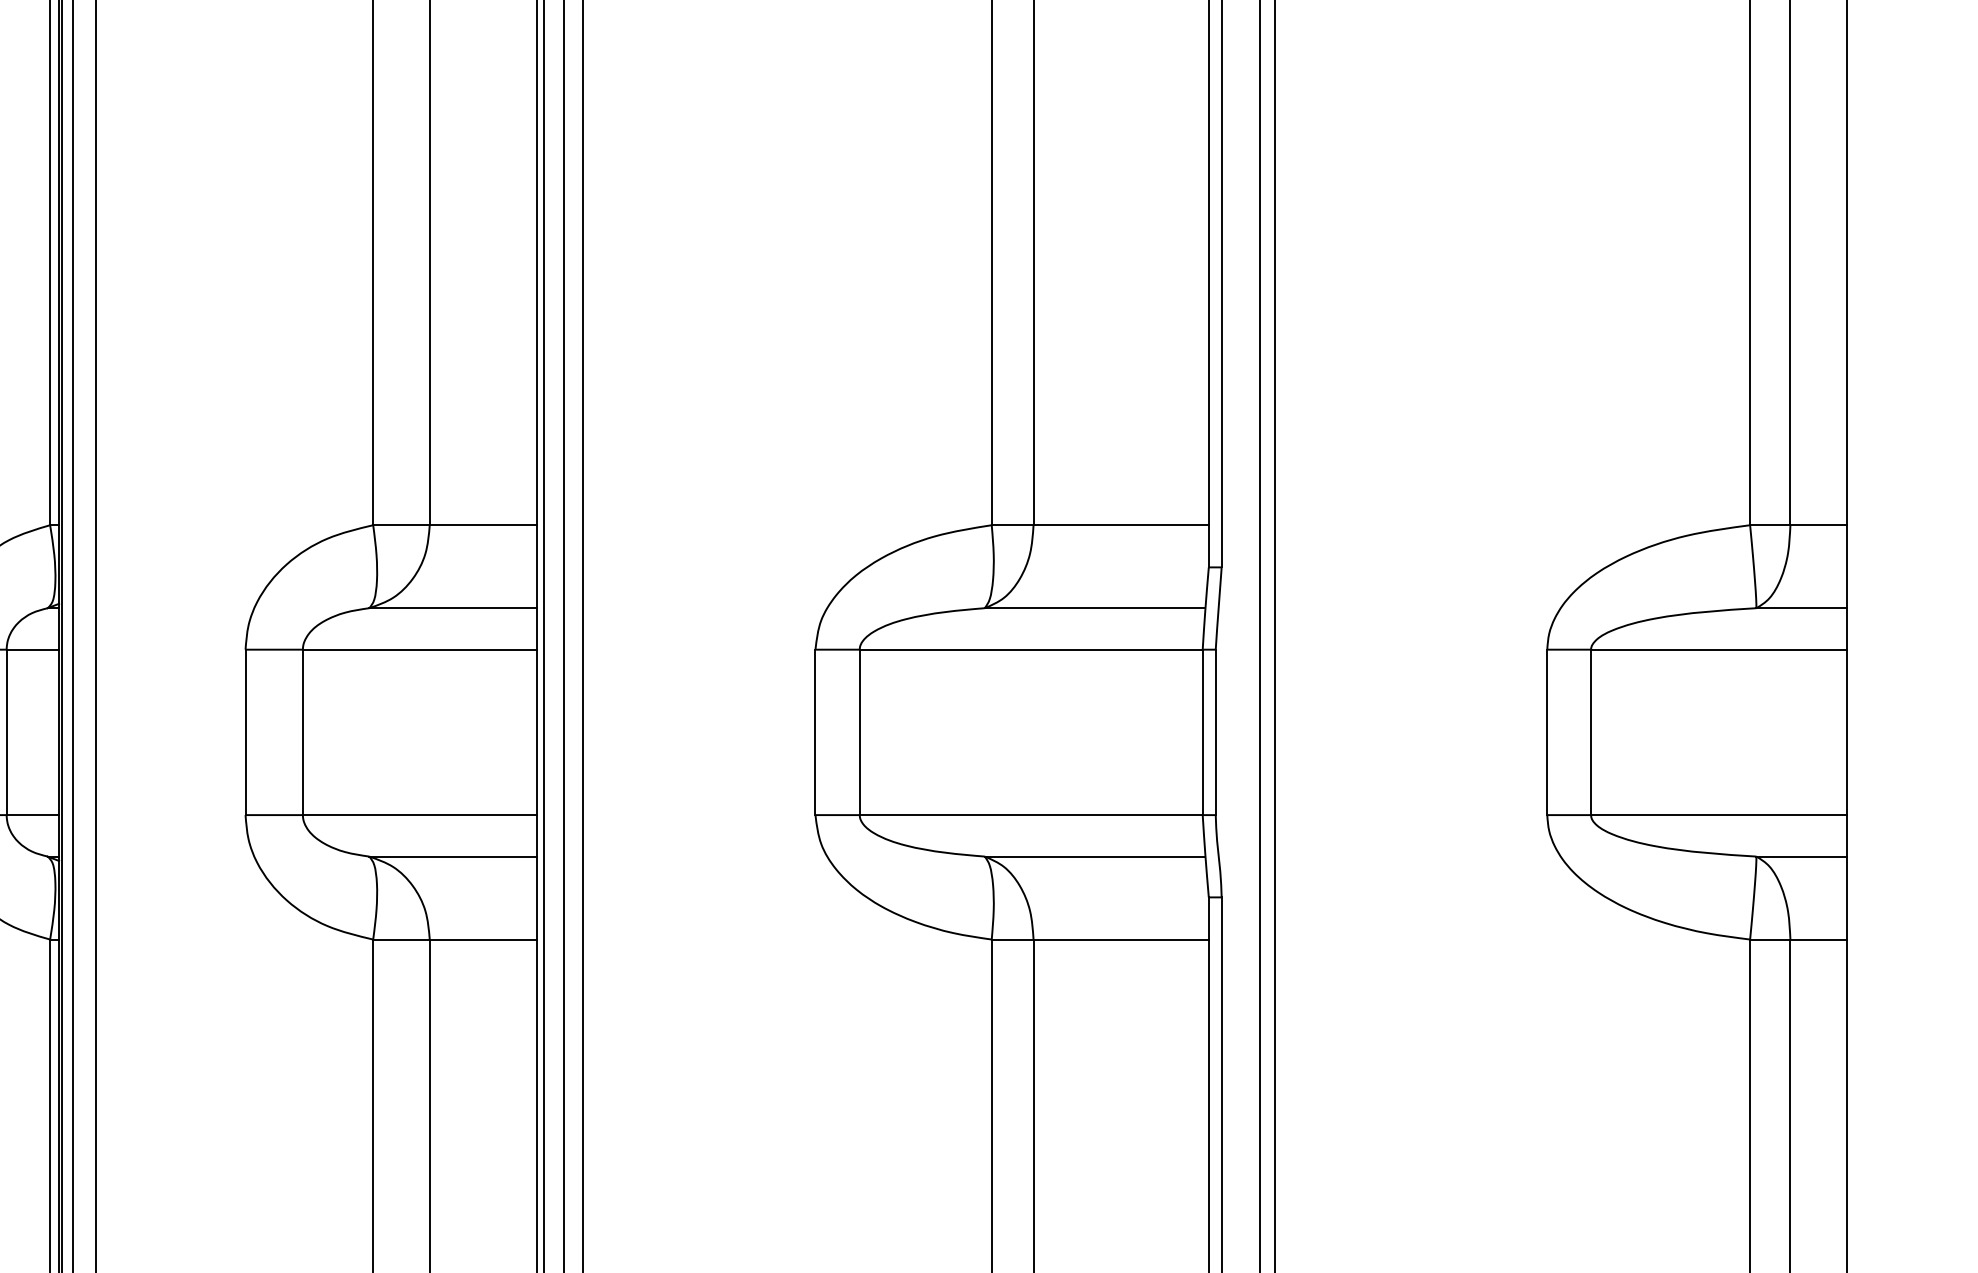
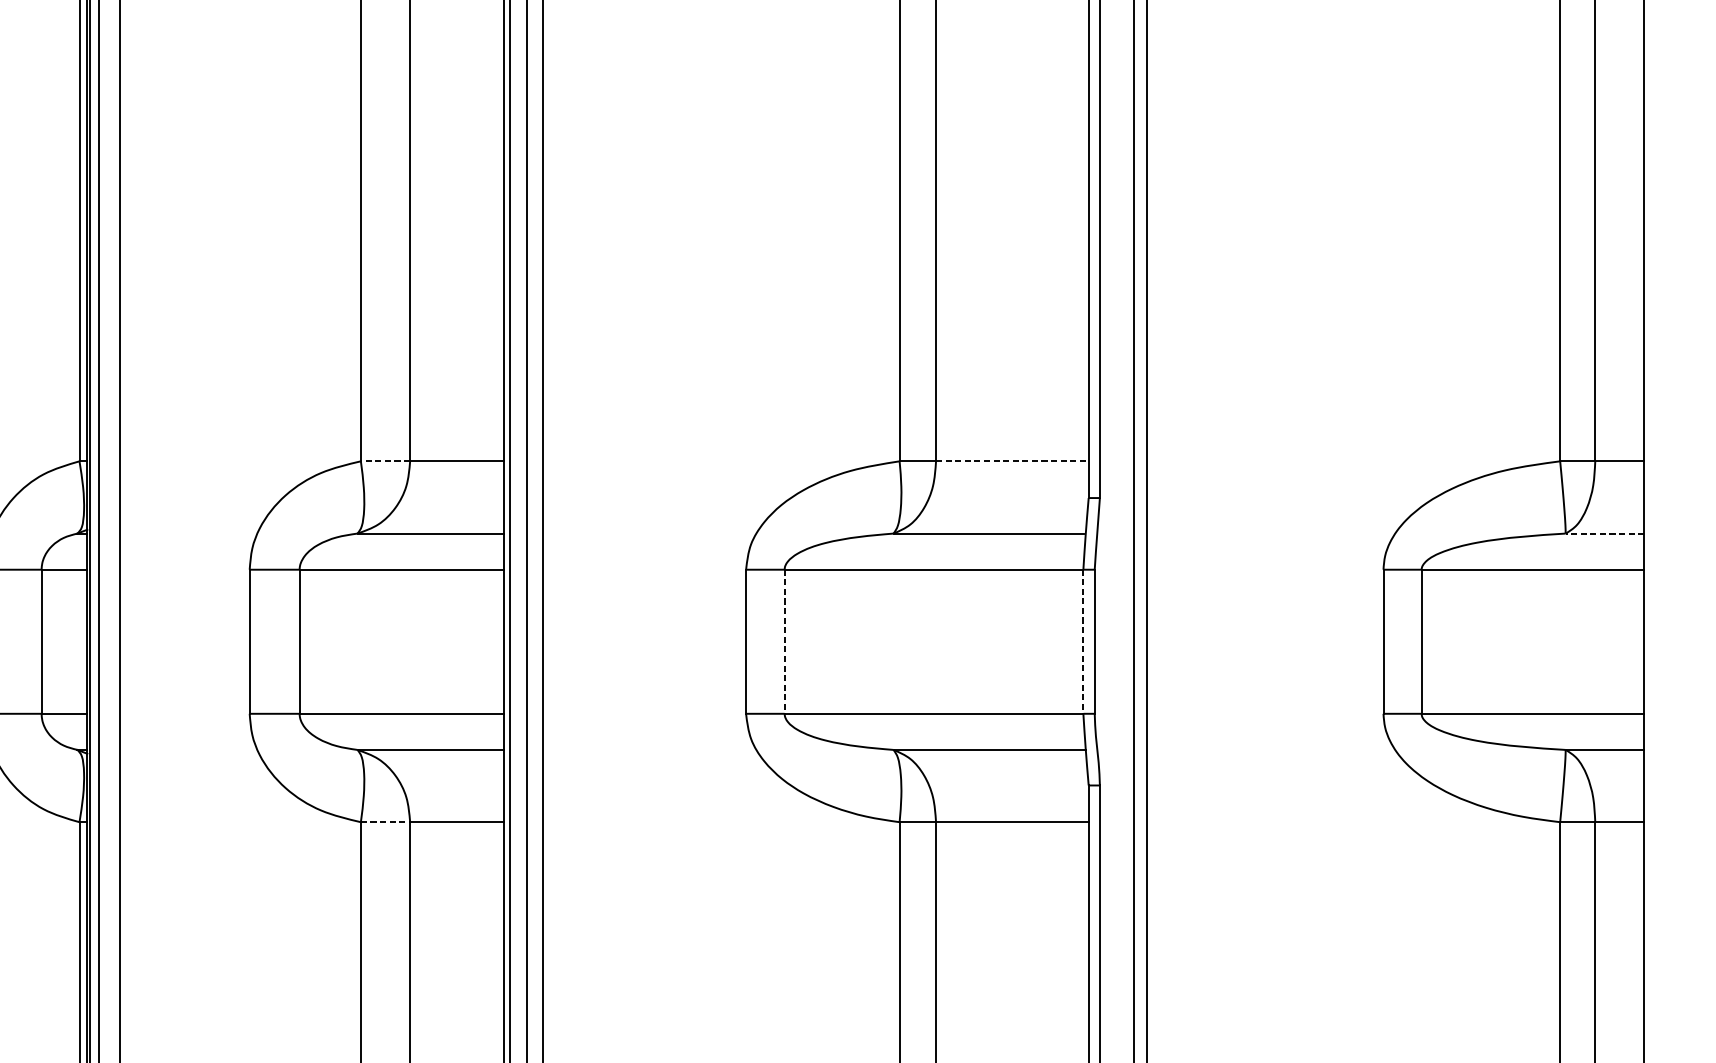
line: (401, 525) -> (385, 461), solid -> dashed
line: (1121, 525) -> (1012, 461), solid -> dashed
line: (1801, 608) -> (1604, 533), solid -> dashed
line: (859, 732) -> (784, 641), solid -> dashed
line: (1202, 732) -> (1083, 641), solid -> dashed
line: (401, 939) -> (385, 822), solid -> dashed

